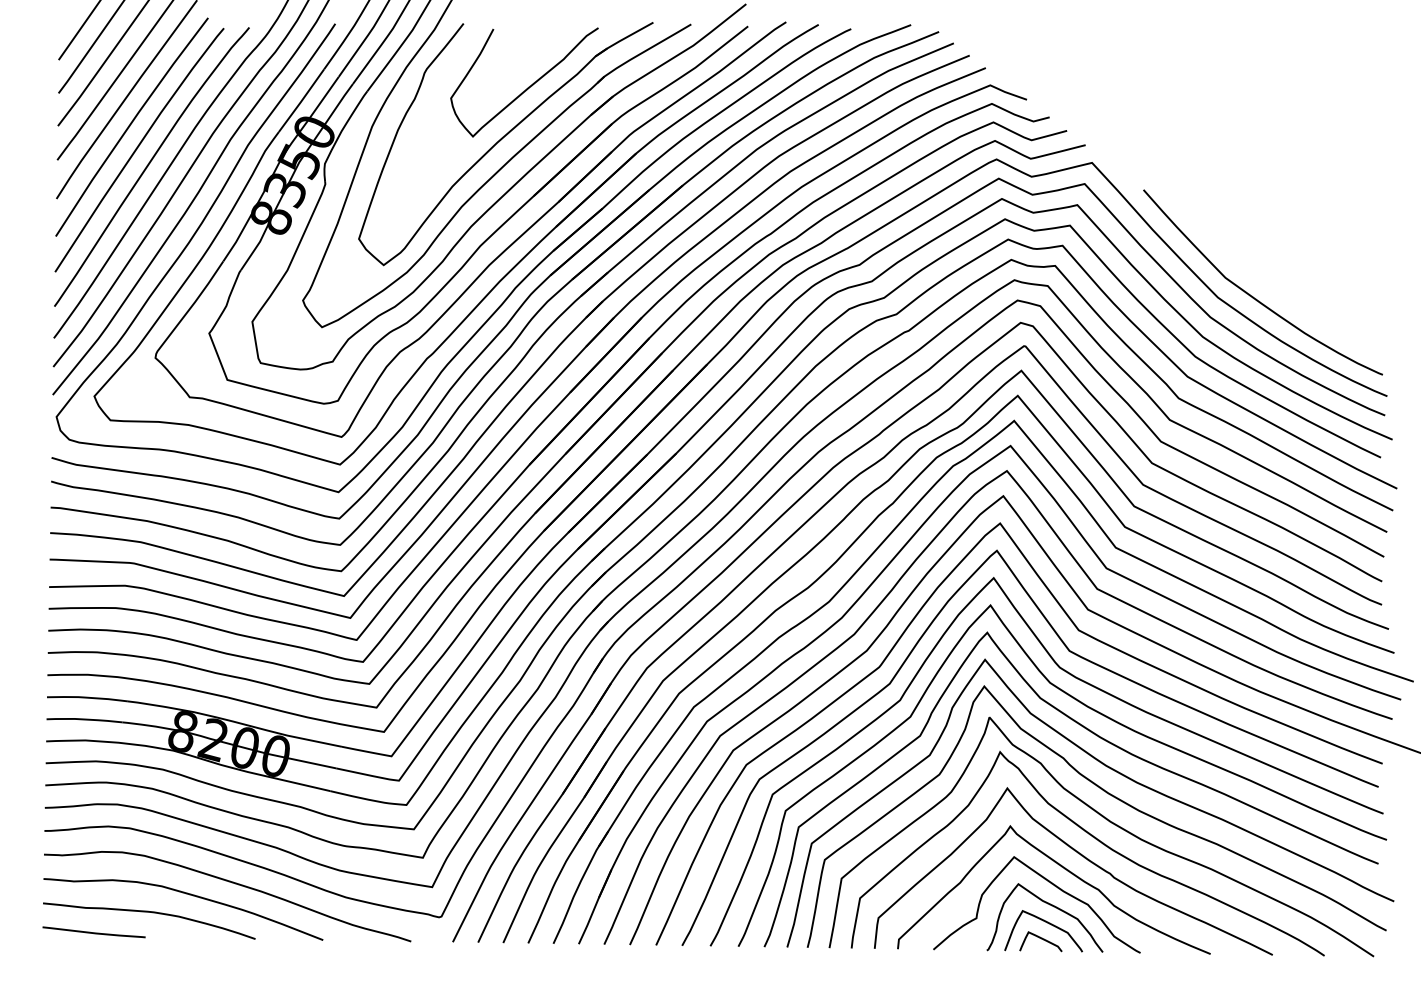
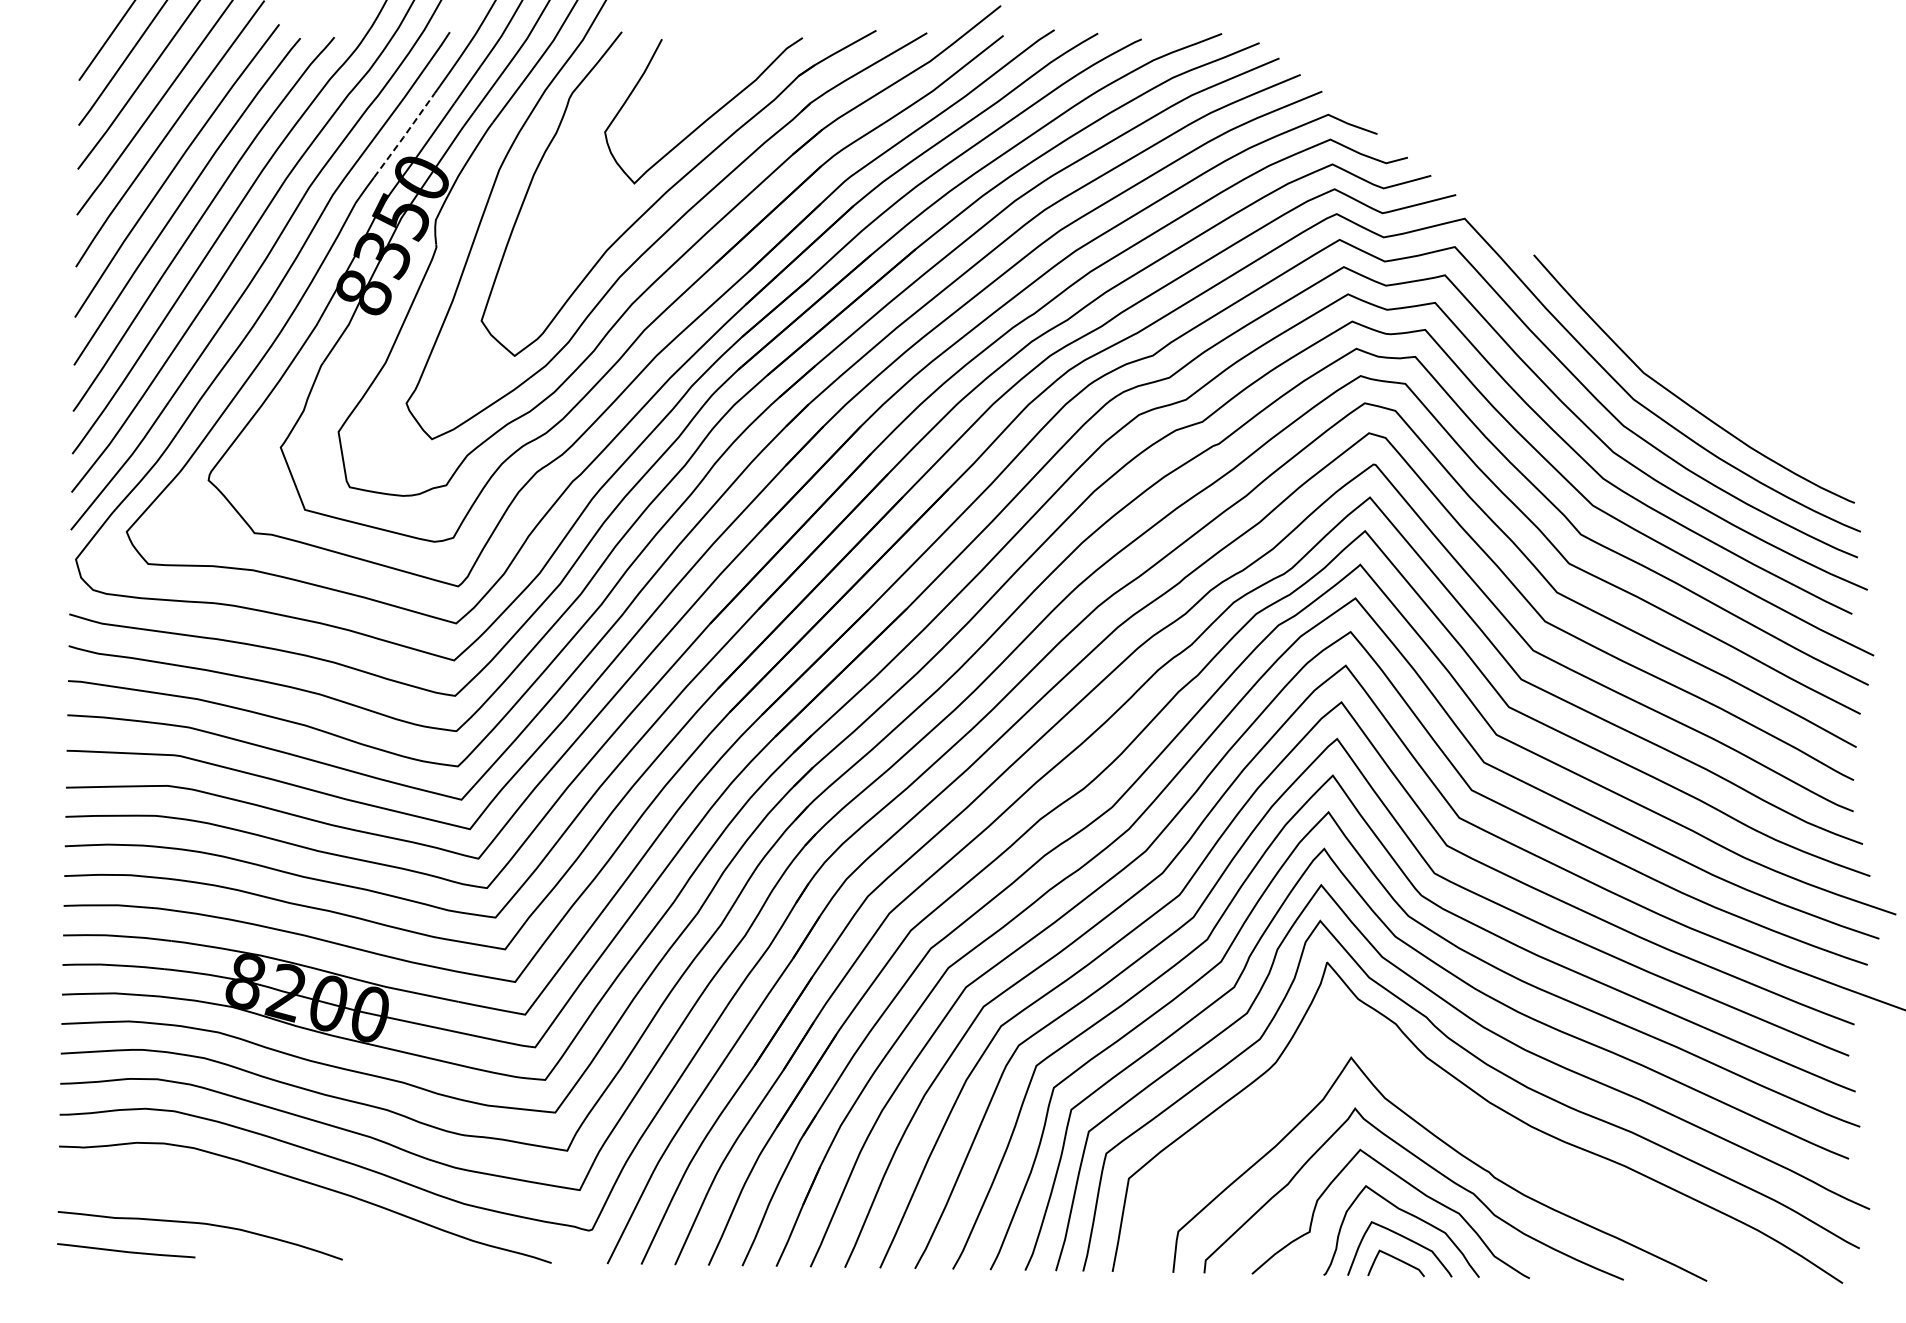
line: (301, 100) -> (404, 135), solid -> dashed
curve: (1096, 839) -> (1470, 1126), removed
curve: (188, 894) -> (252, 1200), removed

